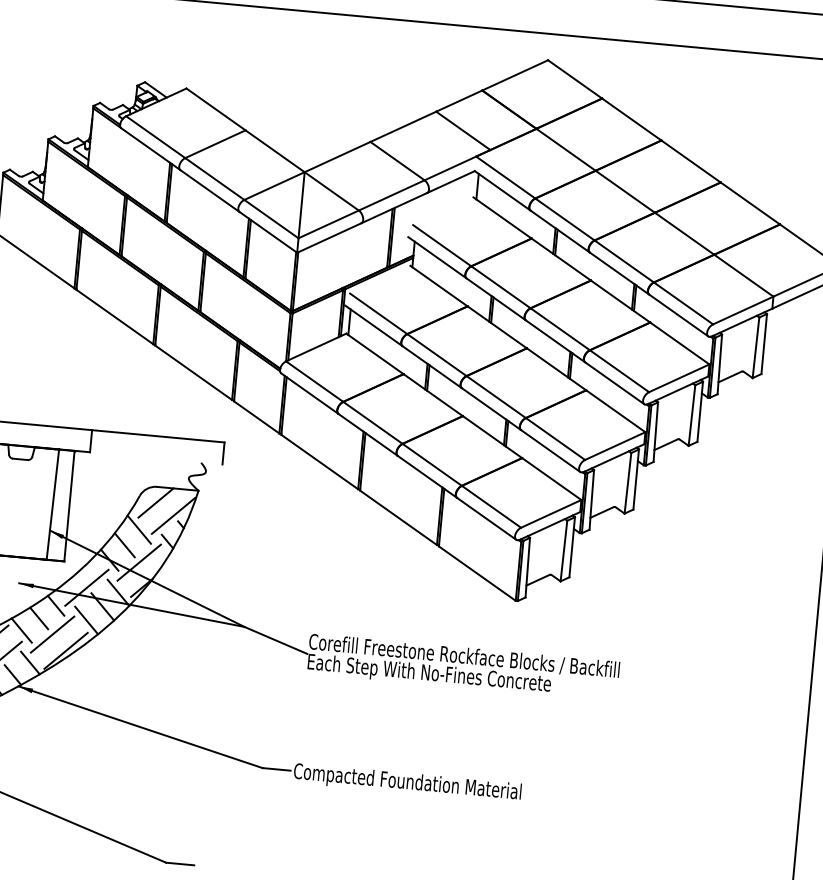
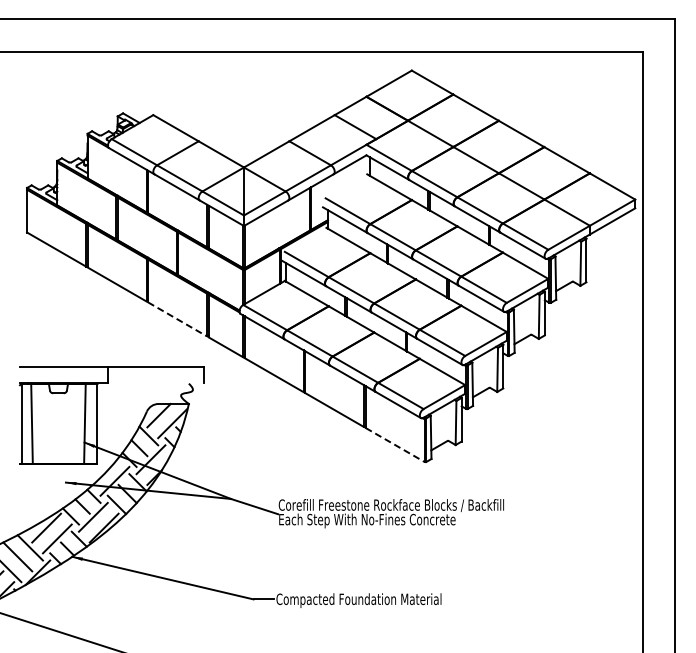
line: (193, 372) -> (177, 319), solid -> dashed
line: (477, 574) -> (395, 445), solid -> dashed

